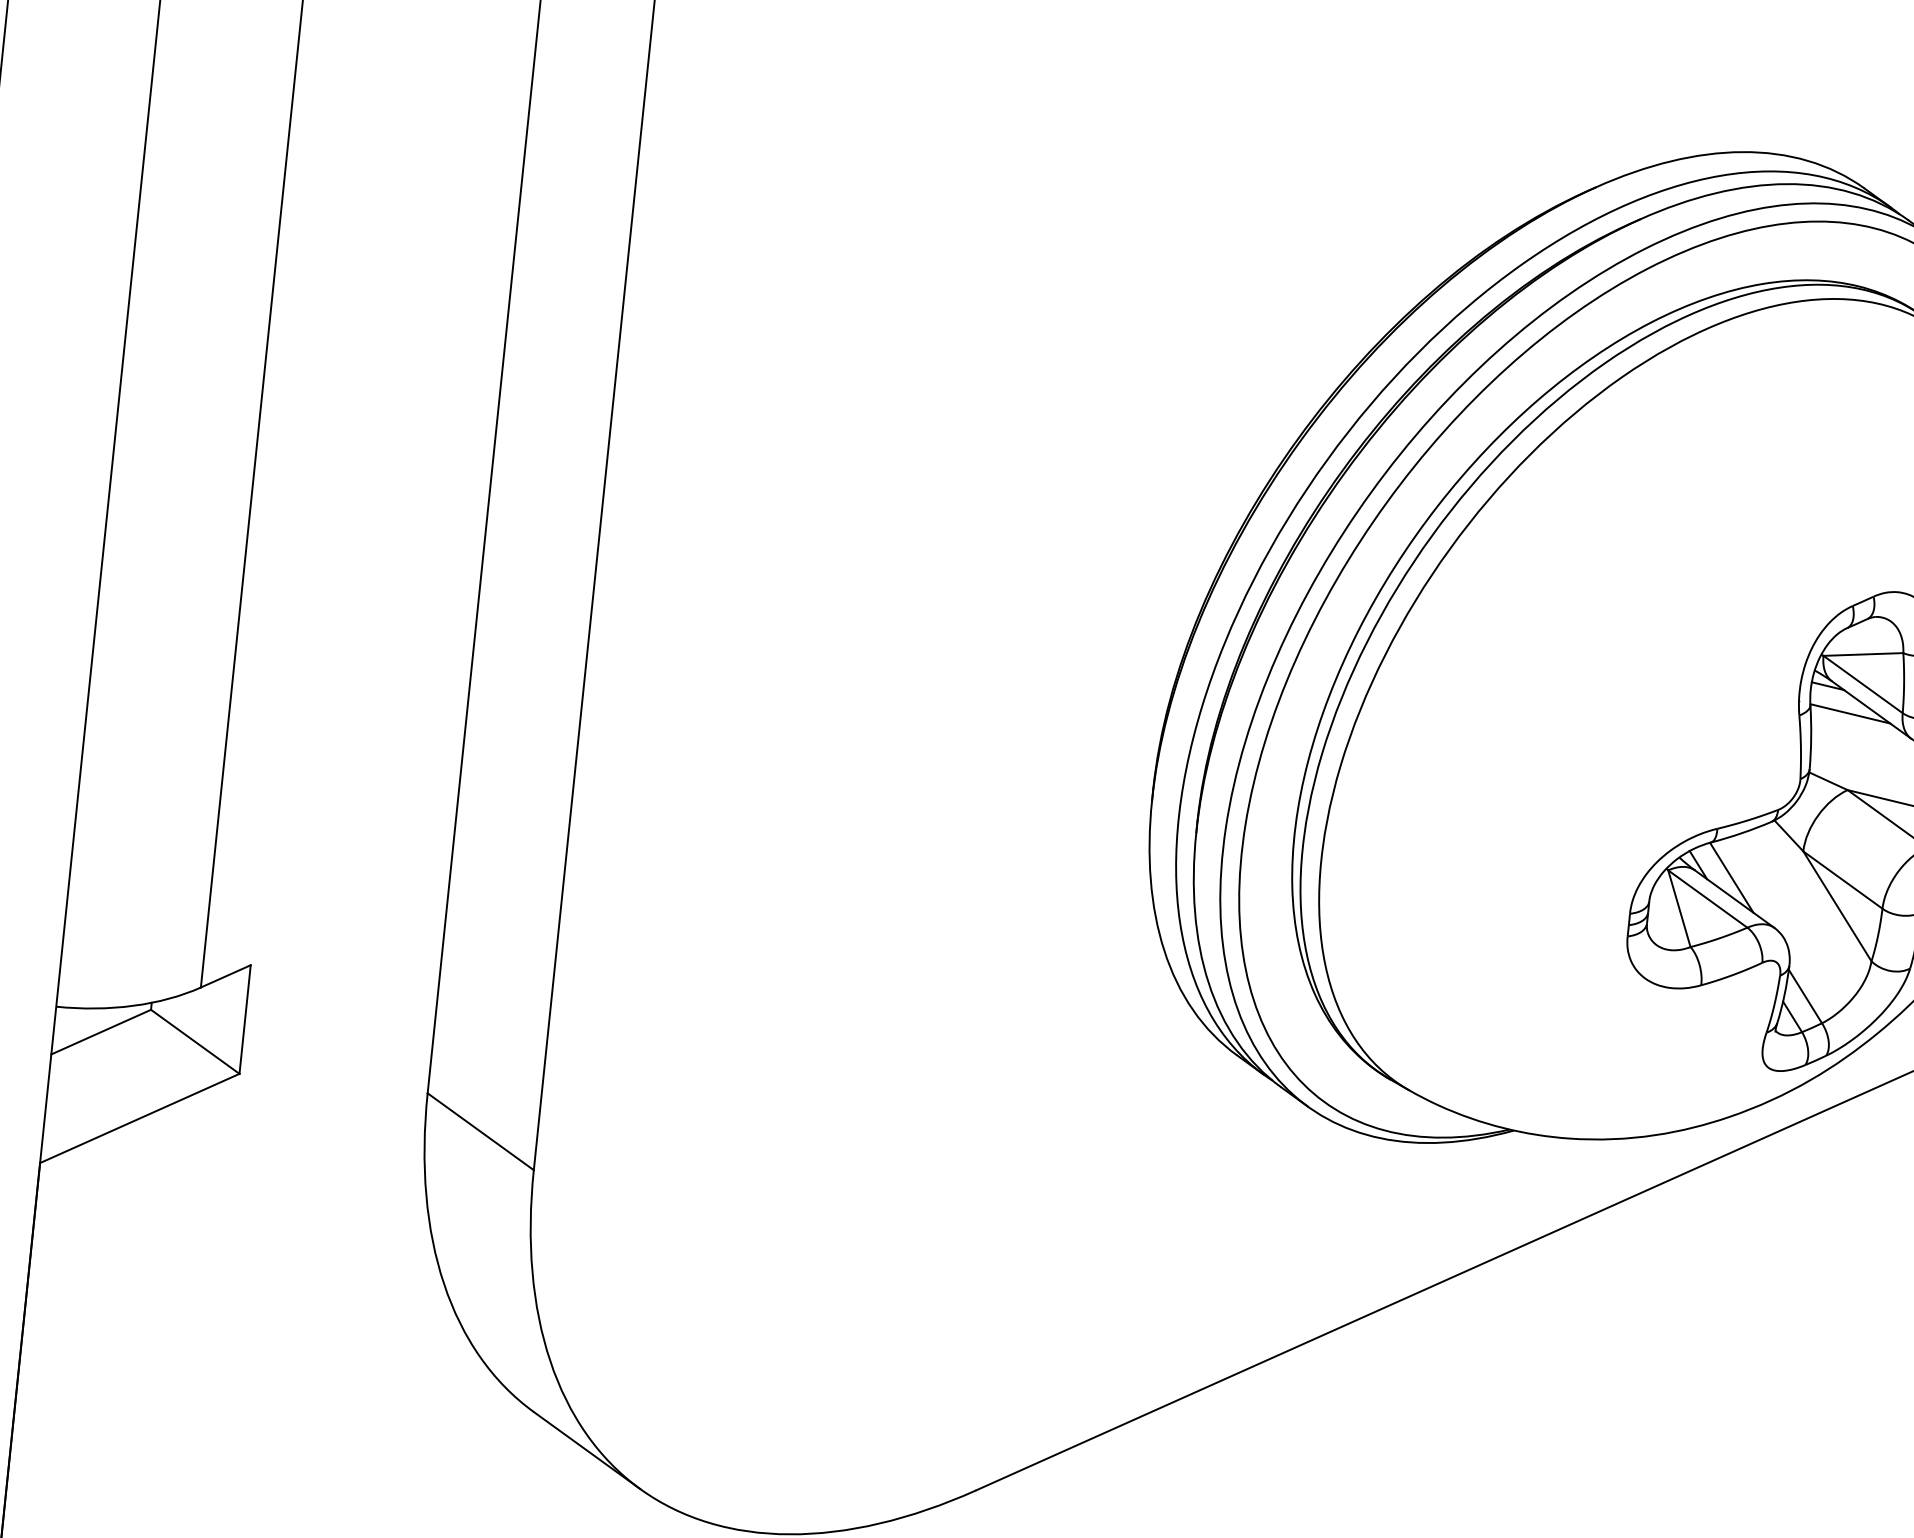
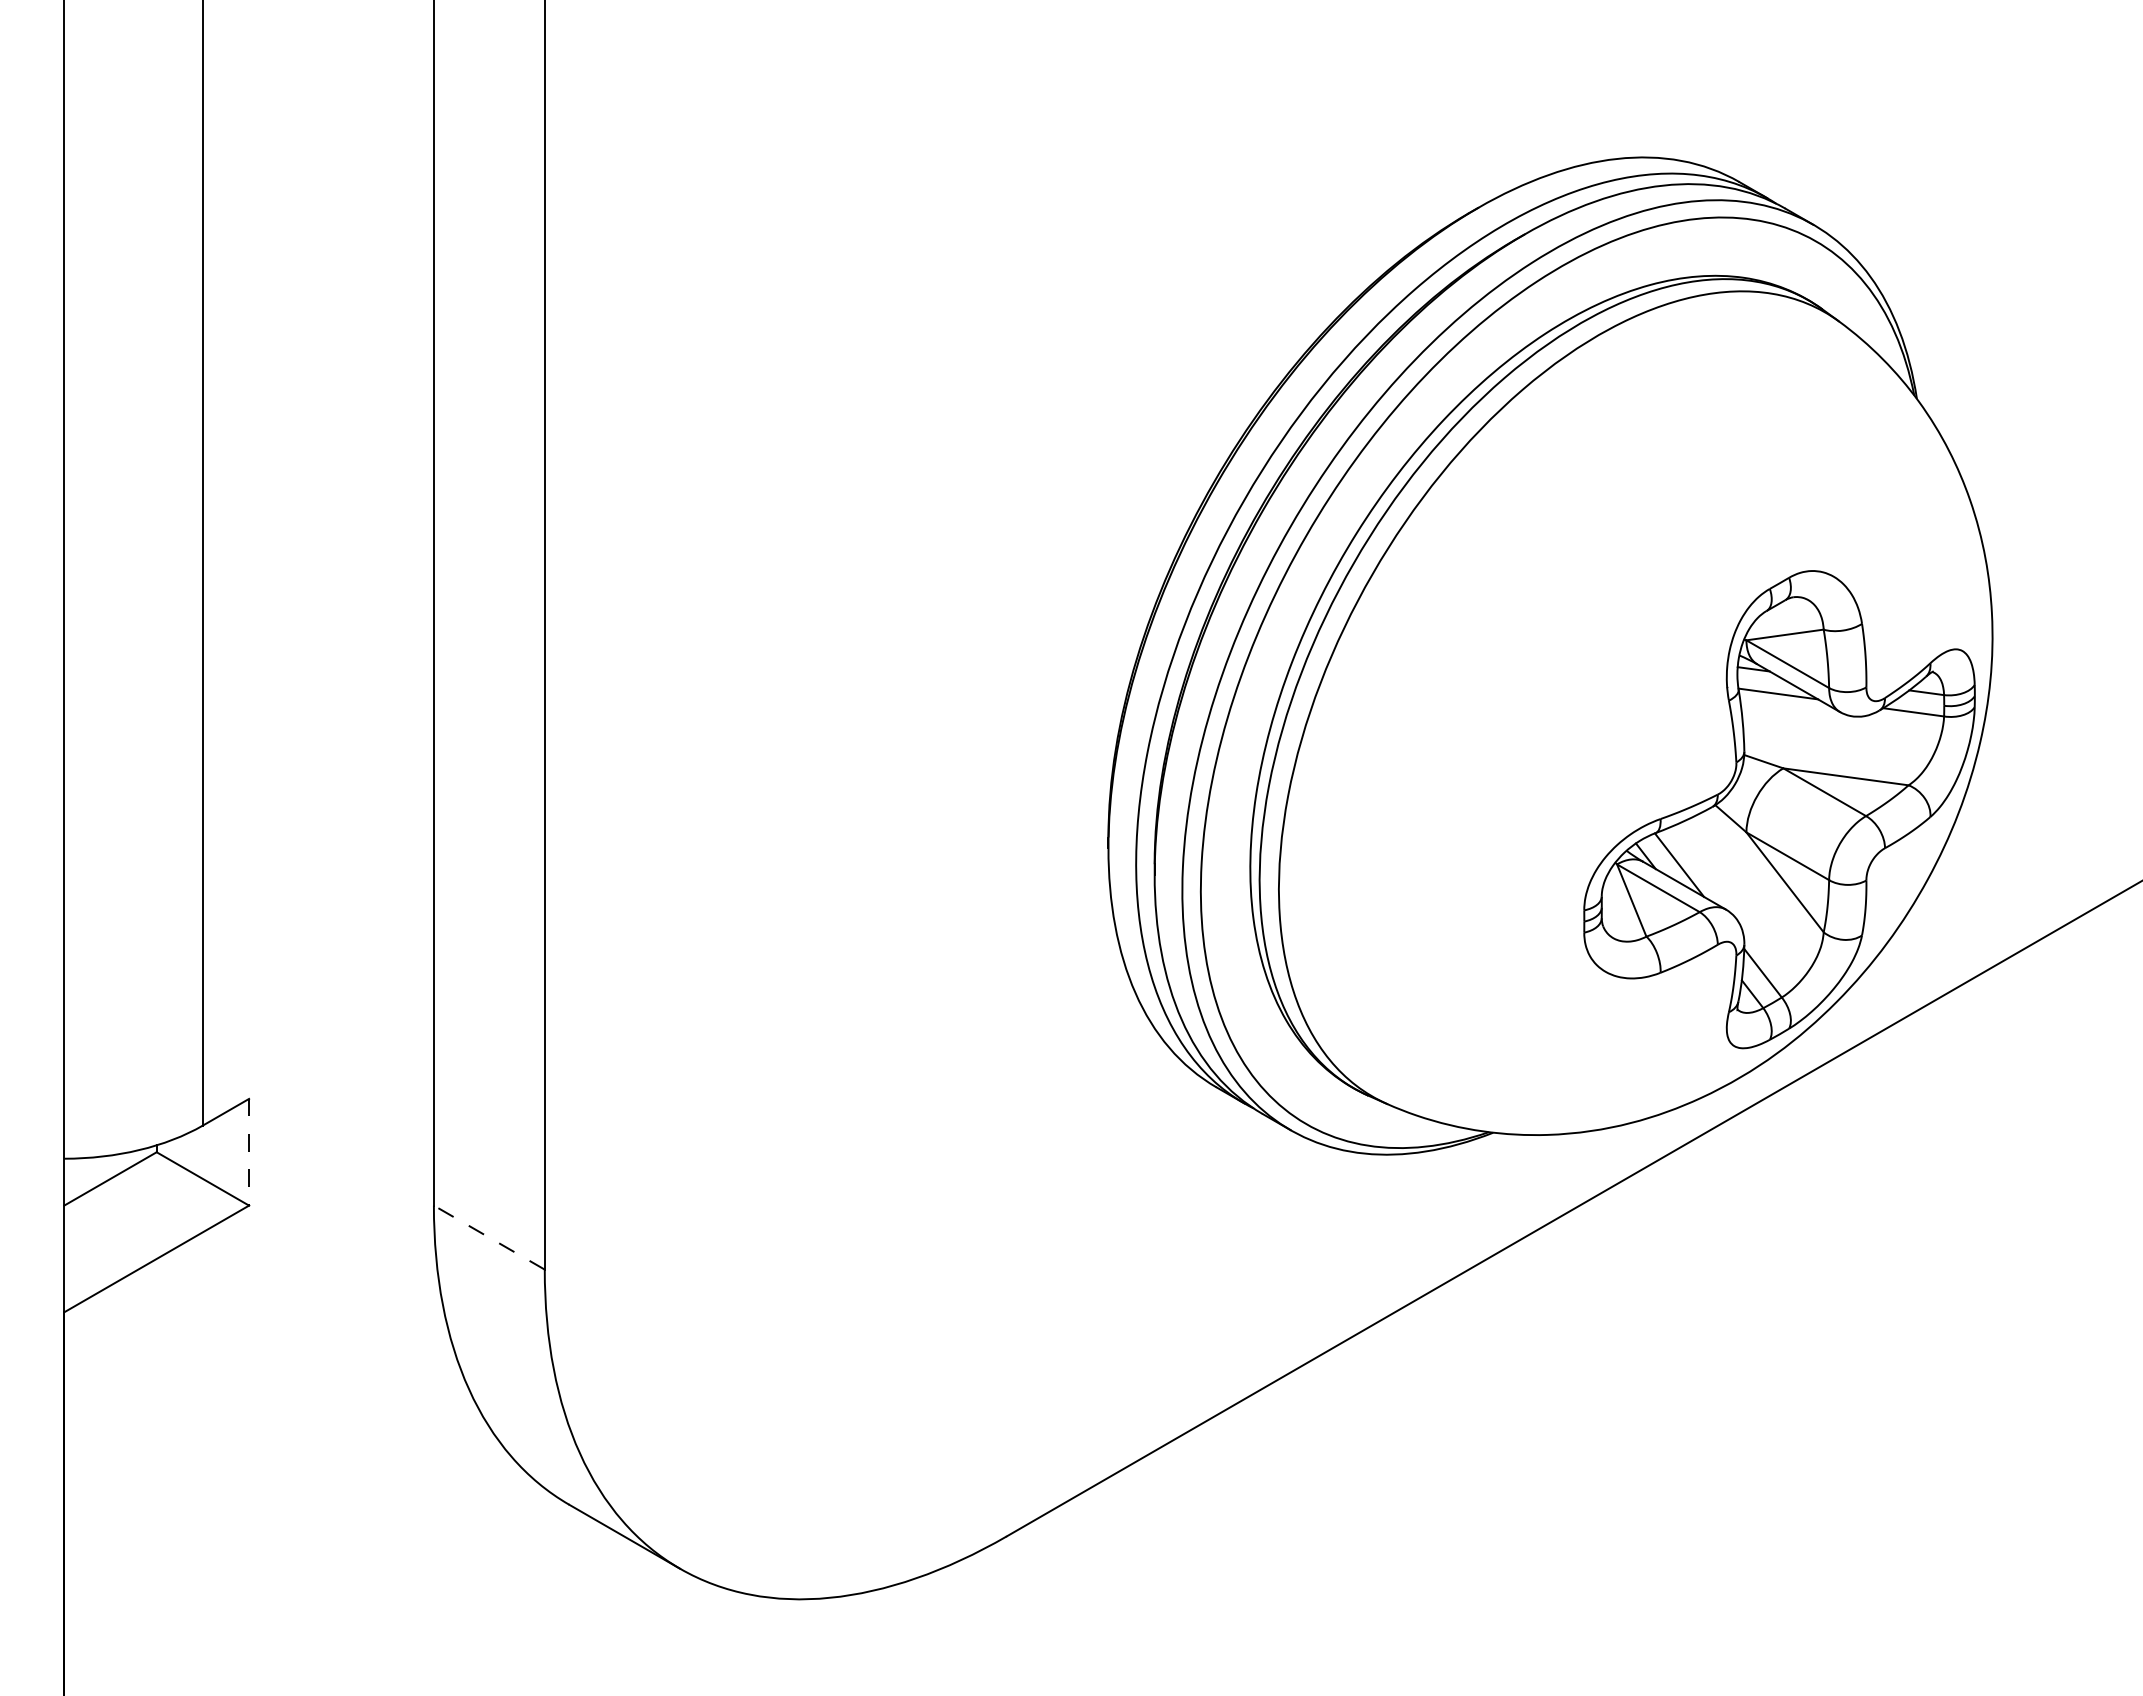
line: (245, 1019) -> (249, 1152), solid -> dashed
line: (479, 1131) -> (488, 1237), solid -> dashed

